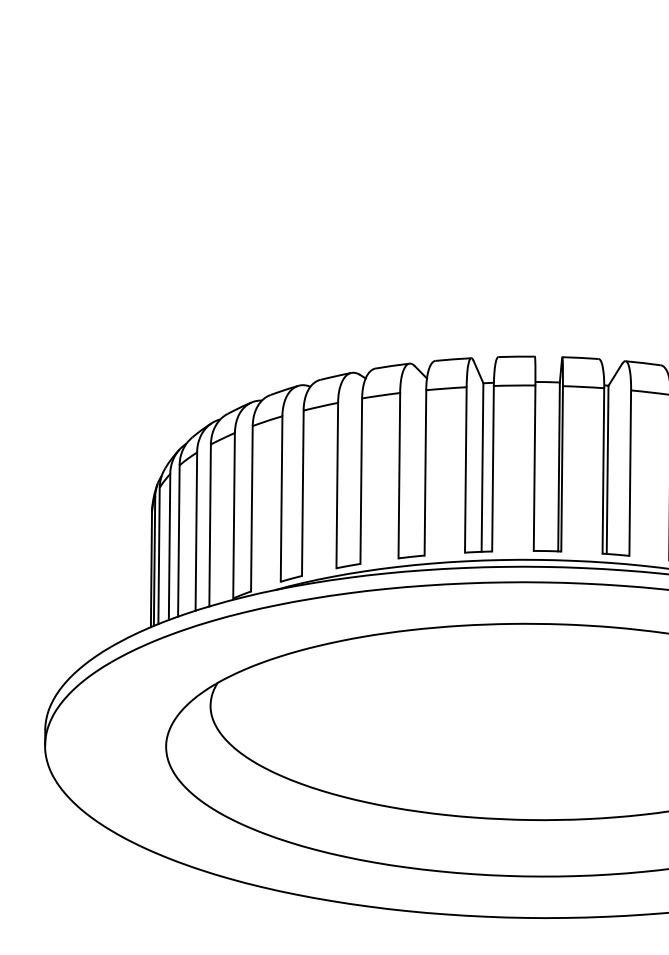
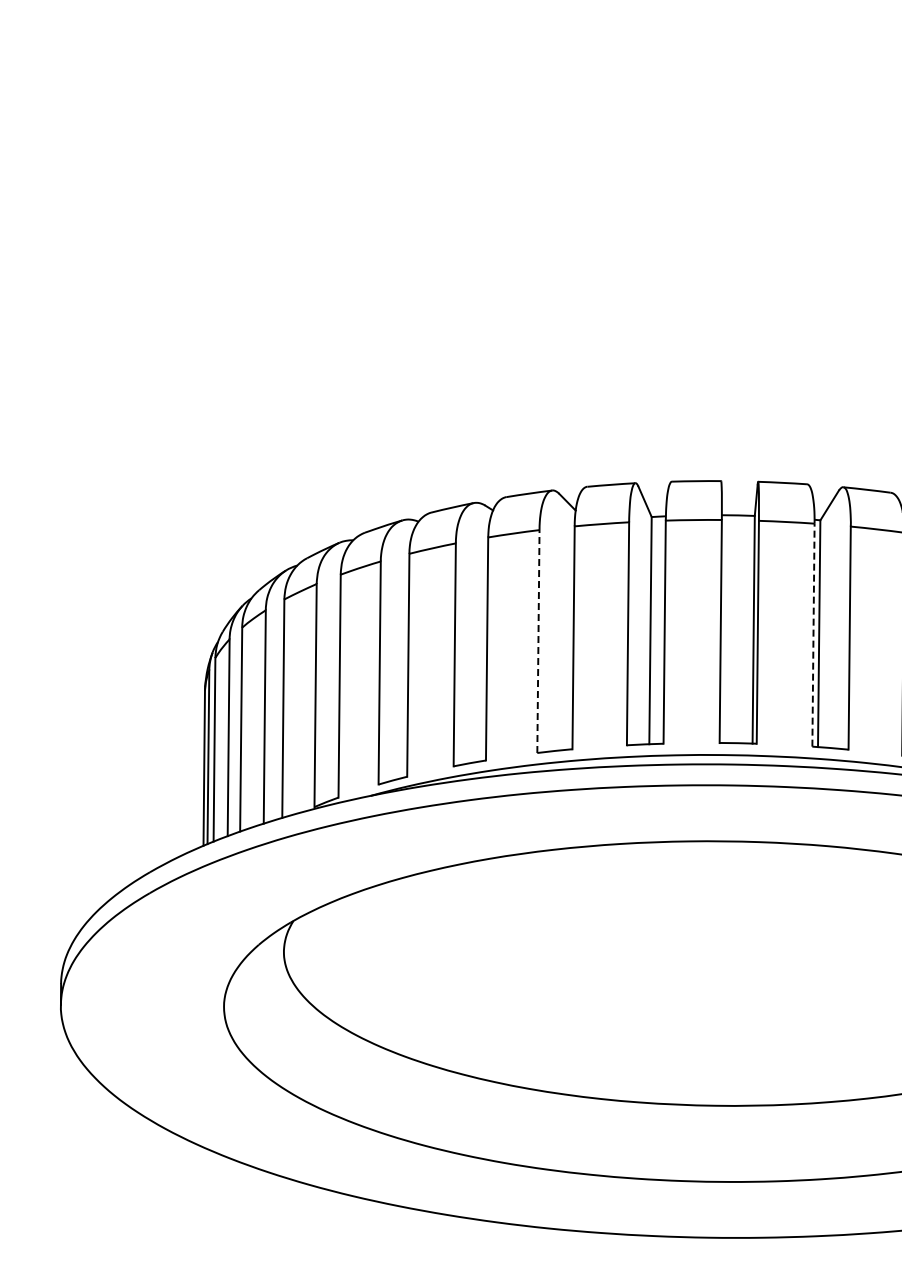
line: (603, 470) -> (813, 634), solid -> dashed
line: (399, 475) -> (538, 641), solid -> dashed

